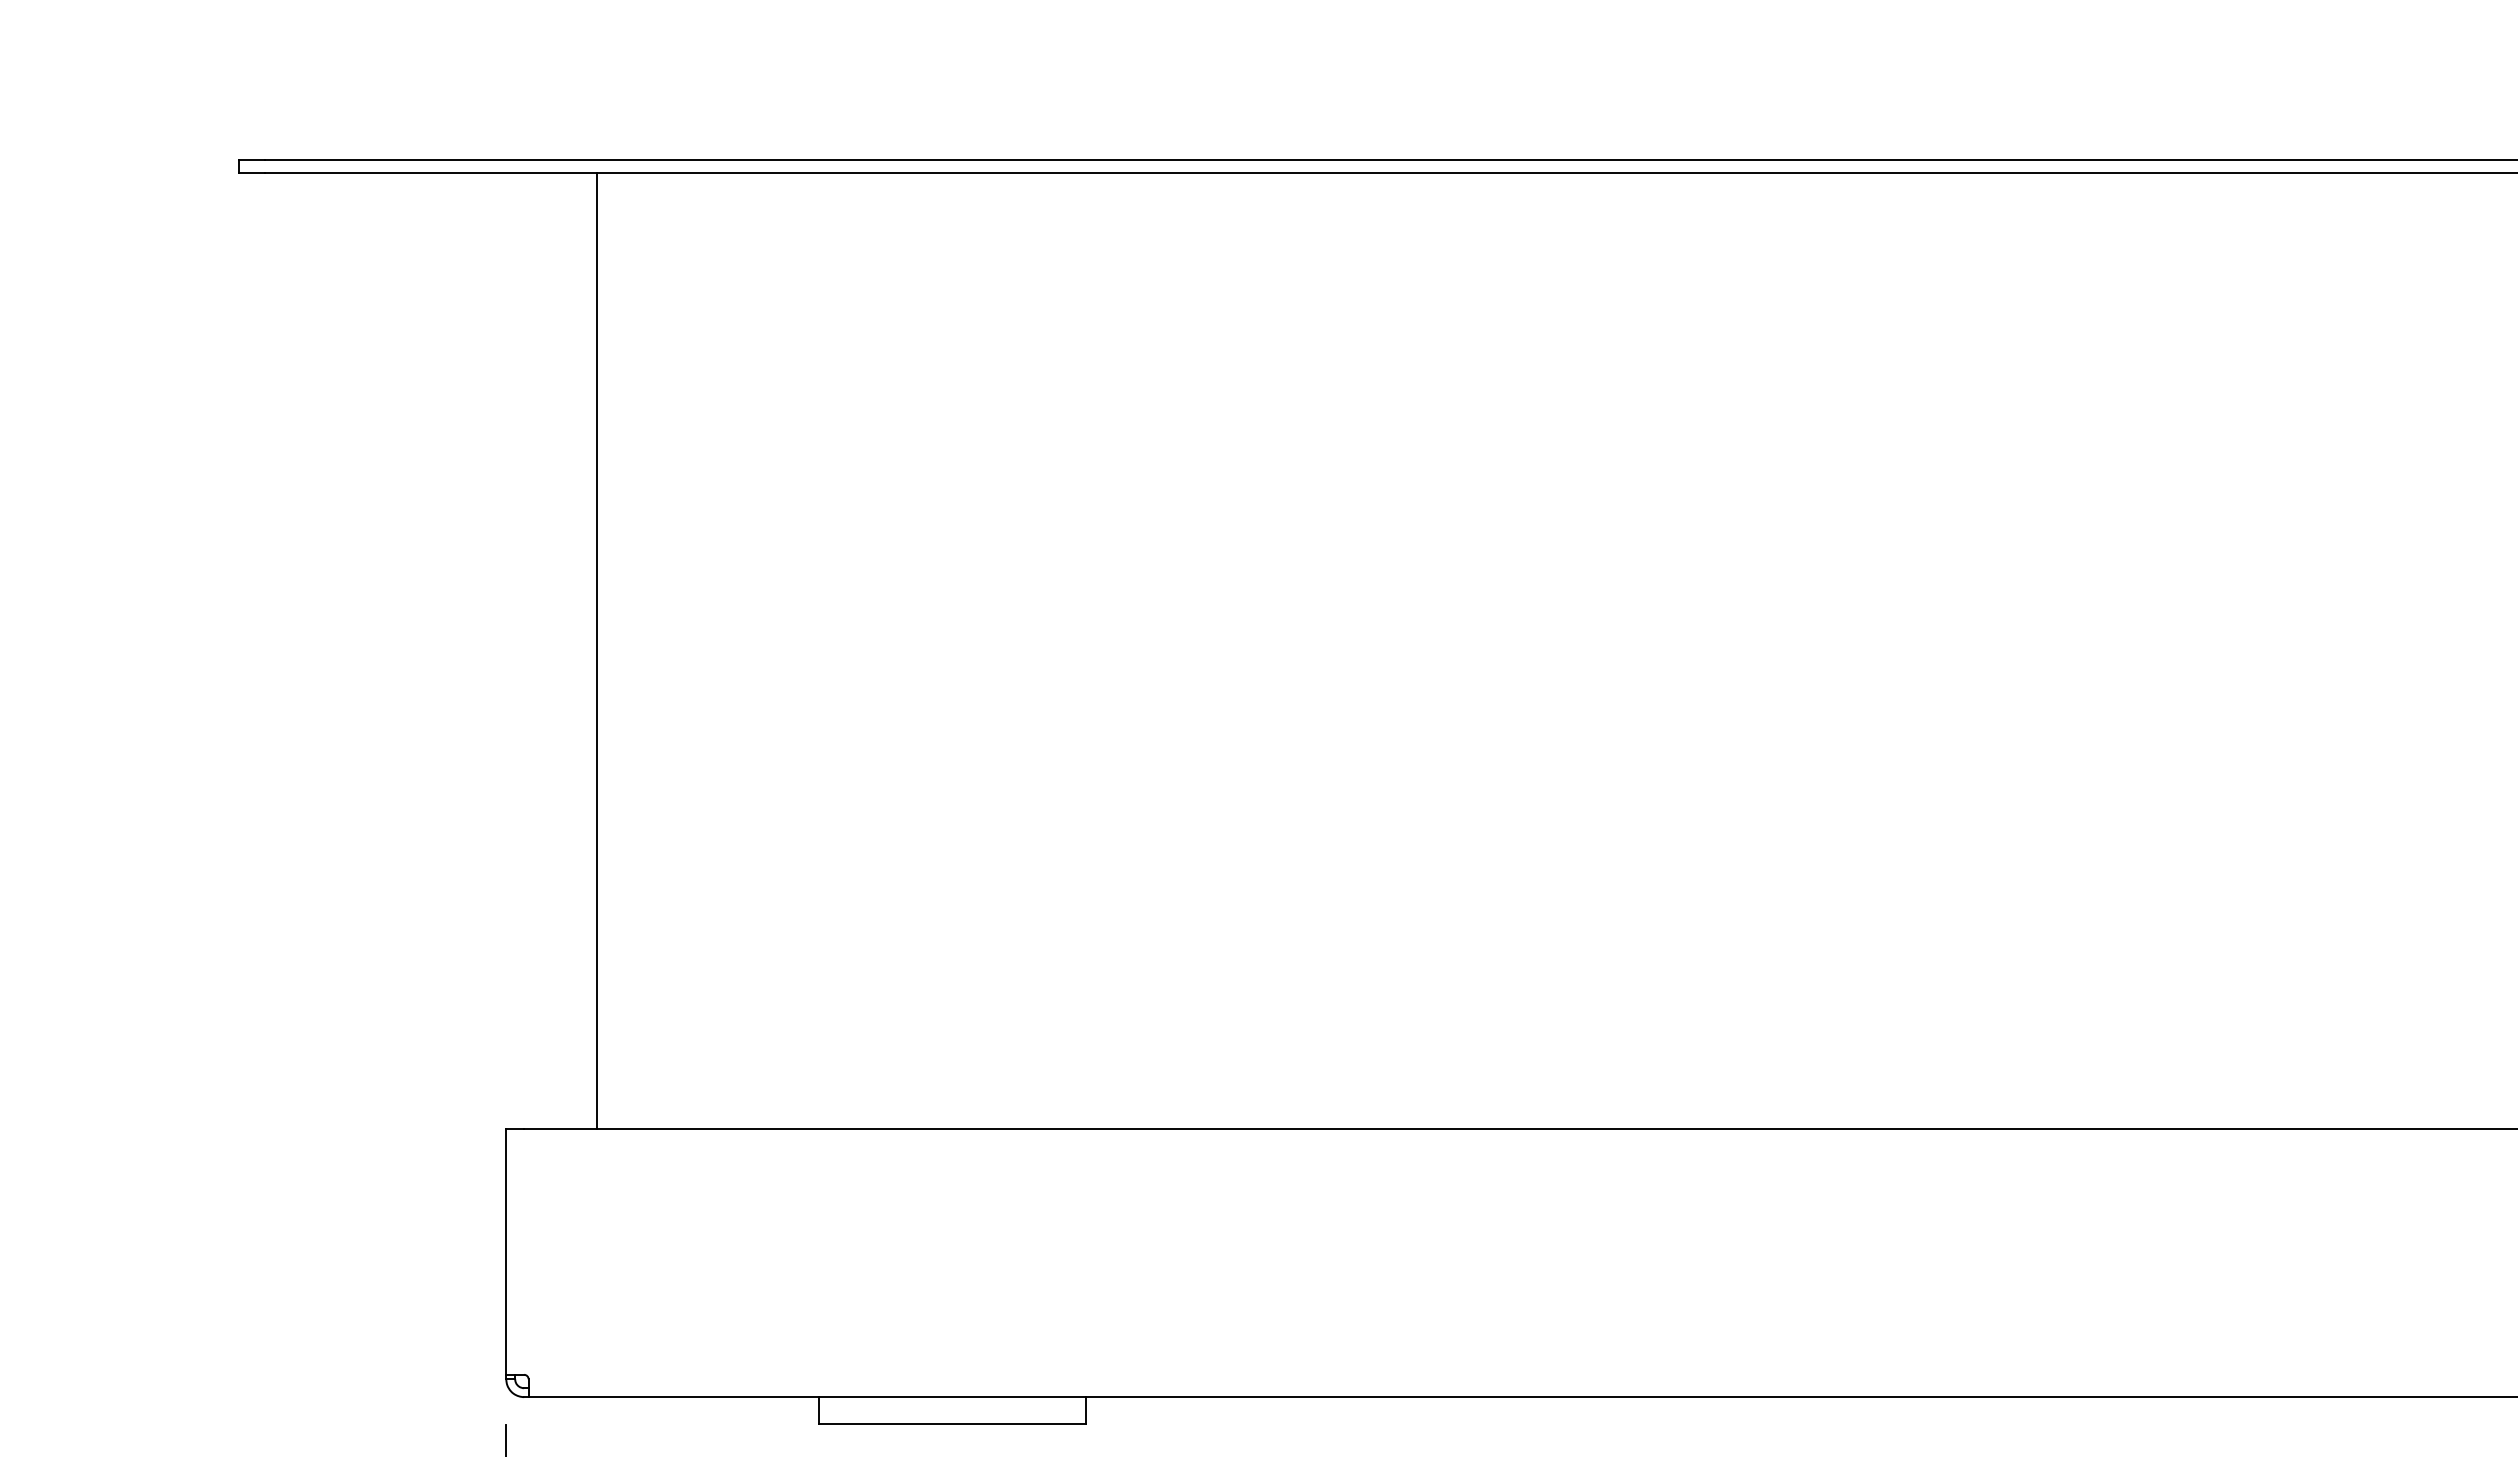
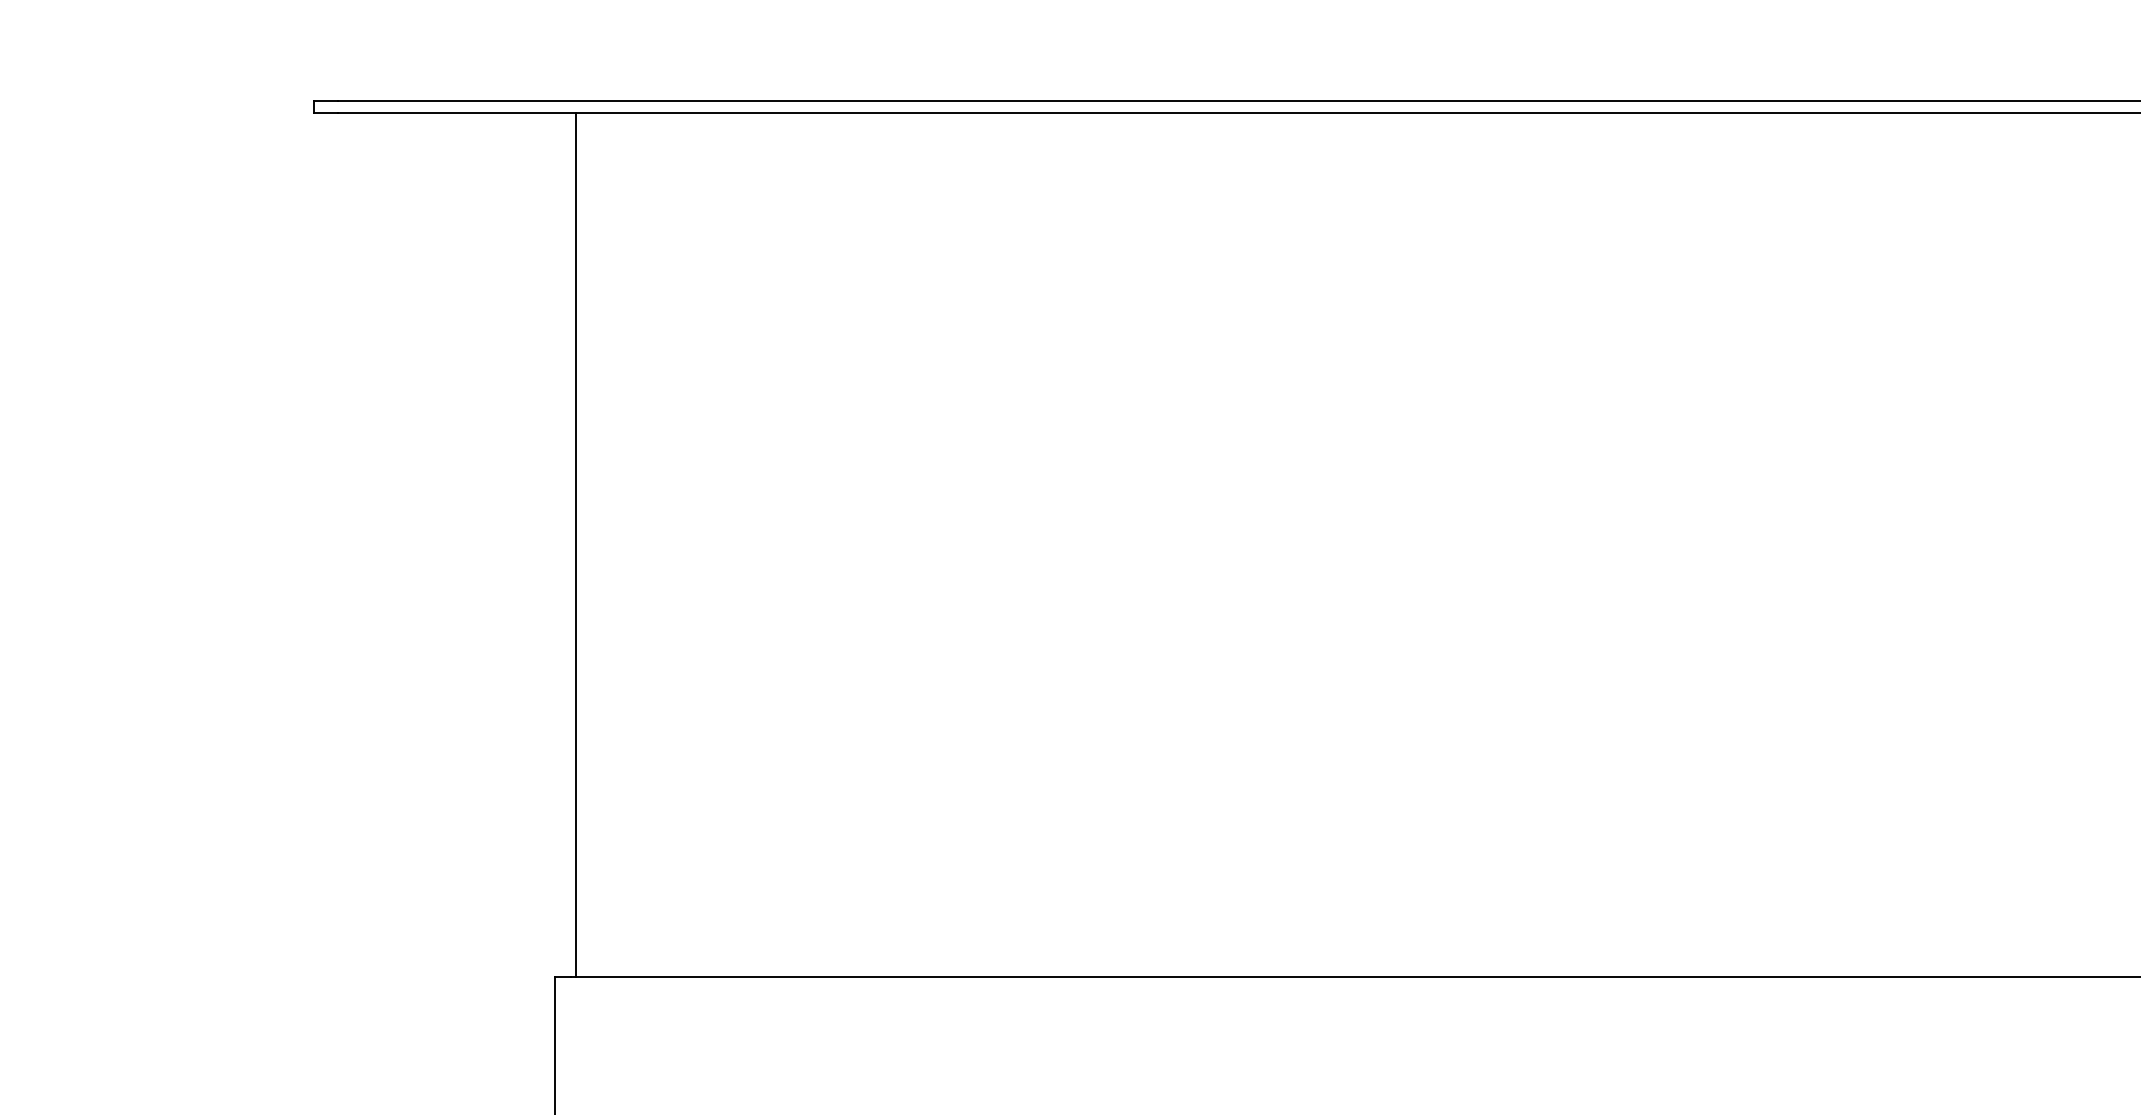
line: (596, 651) -> (575, 545), moved

